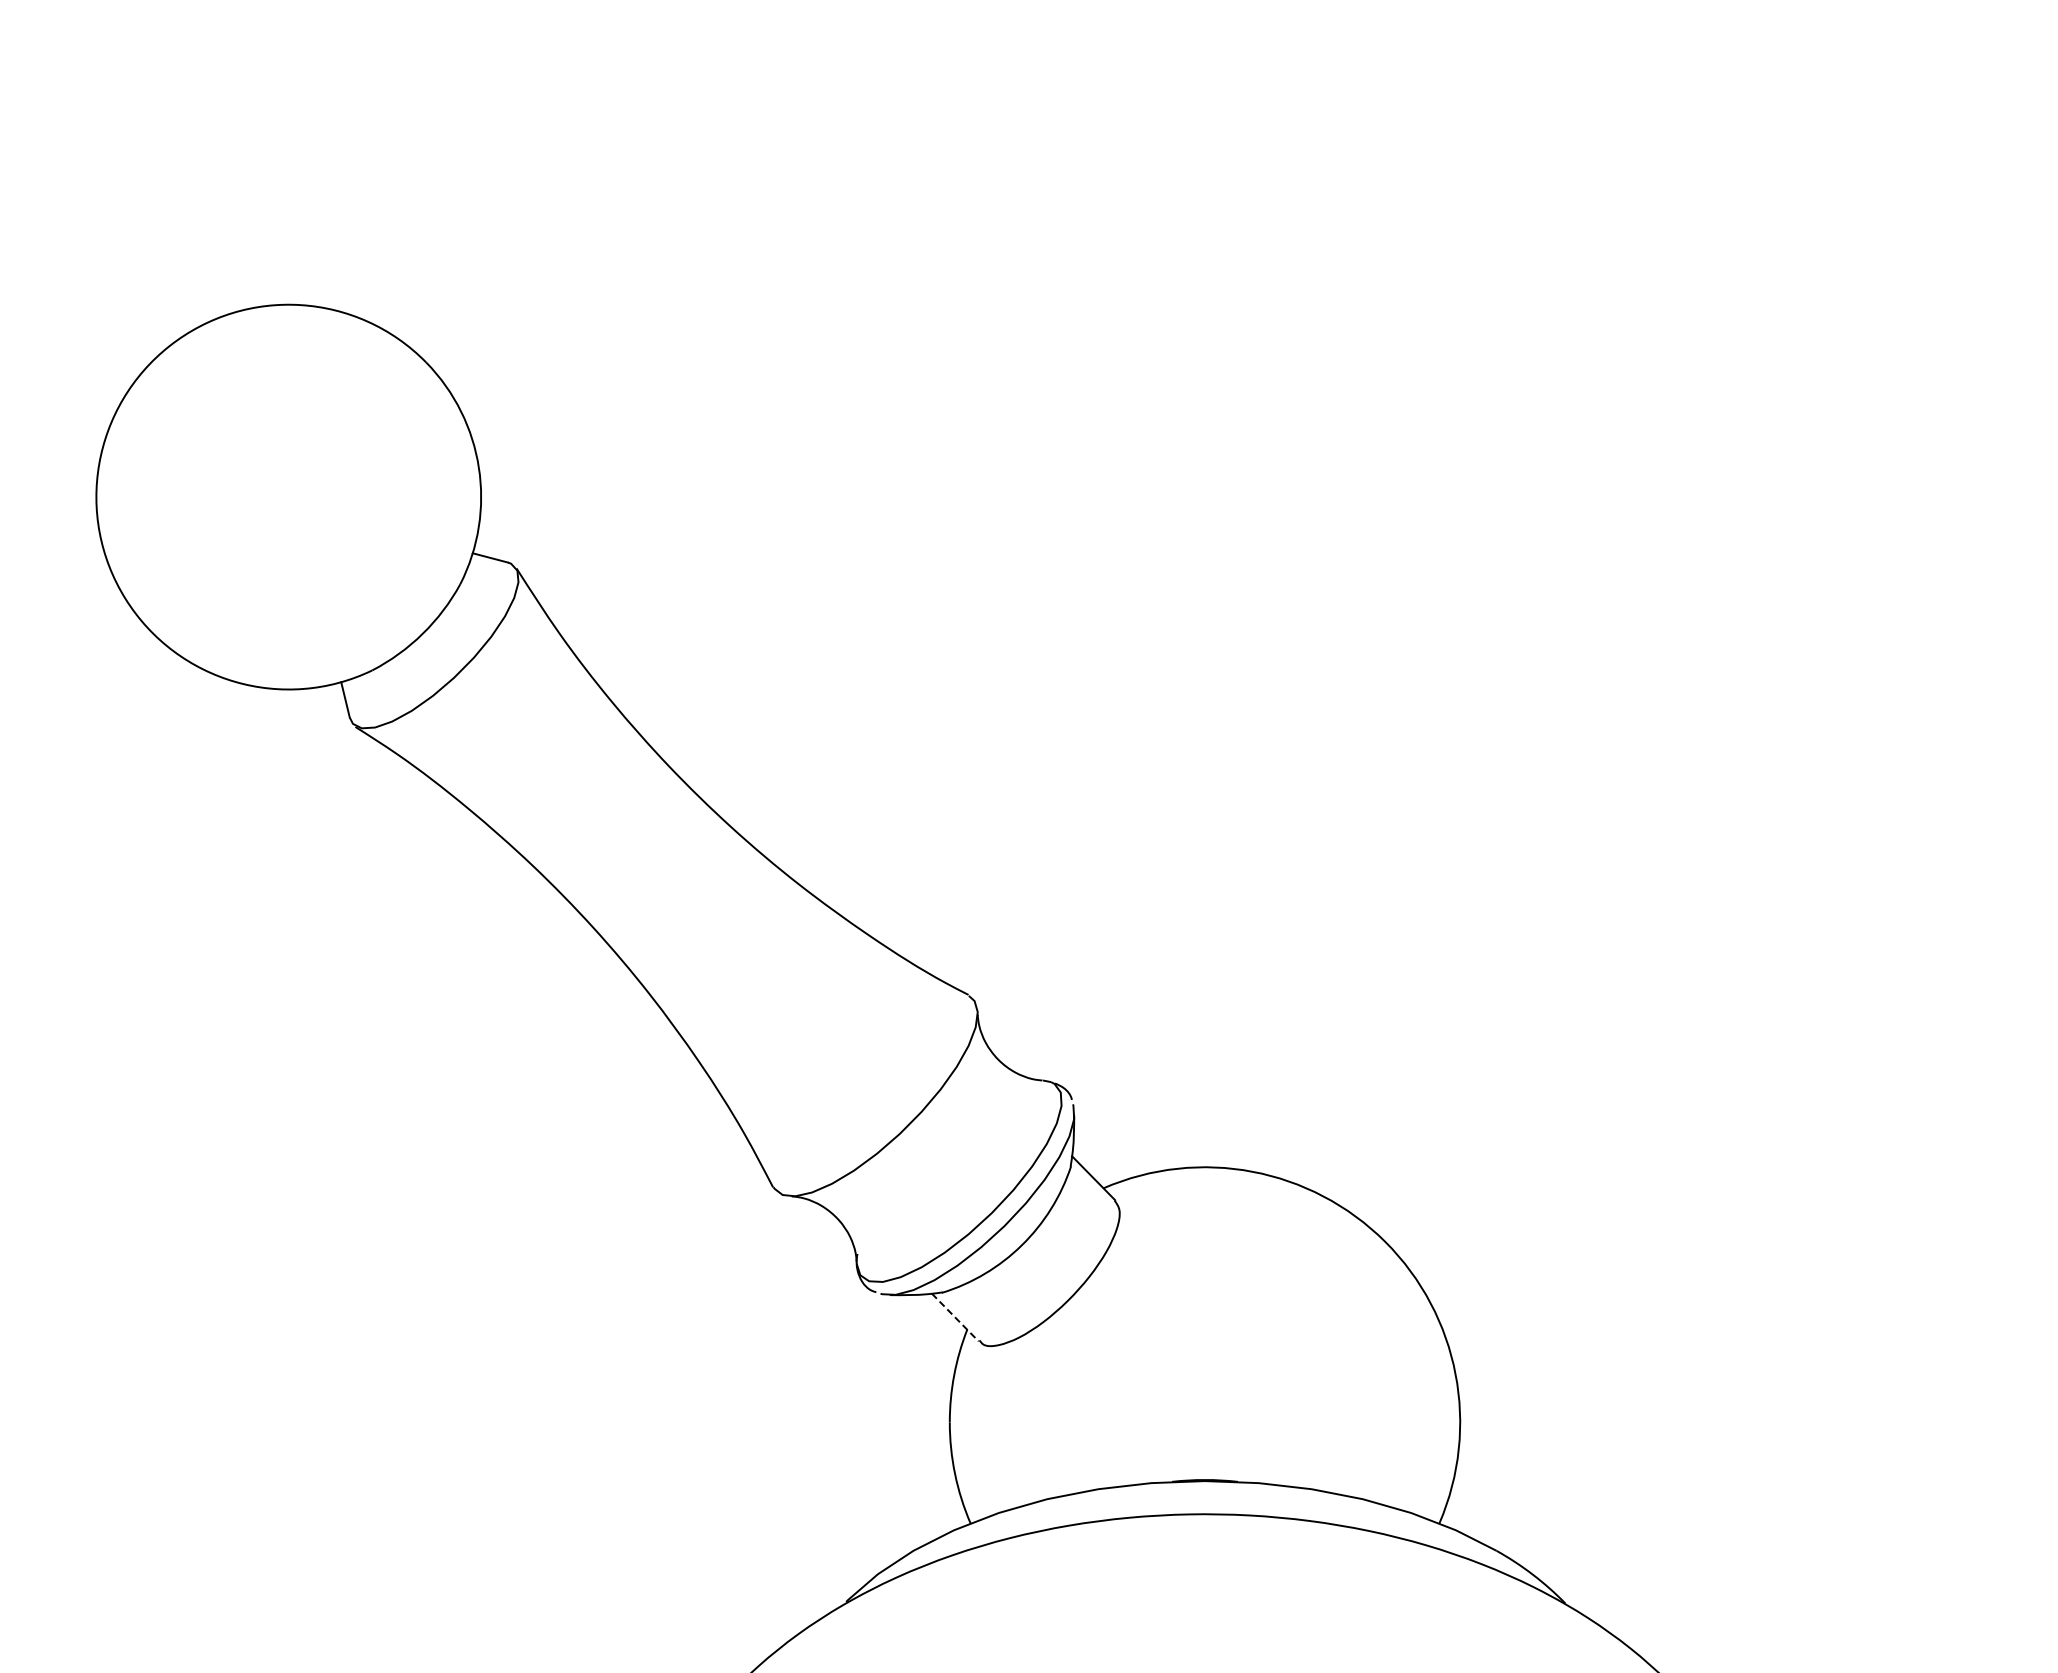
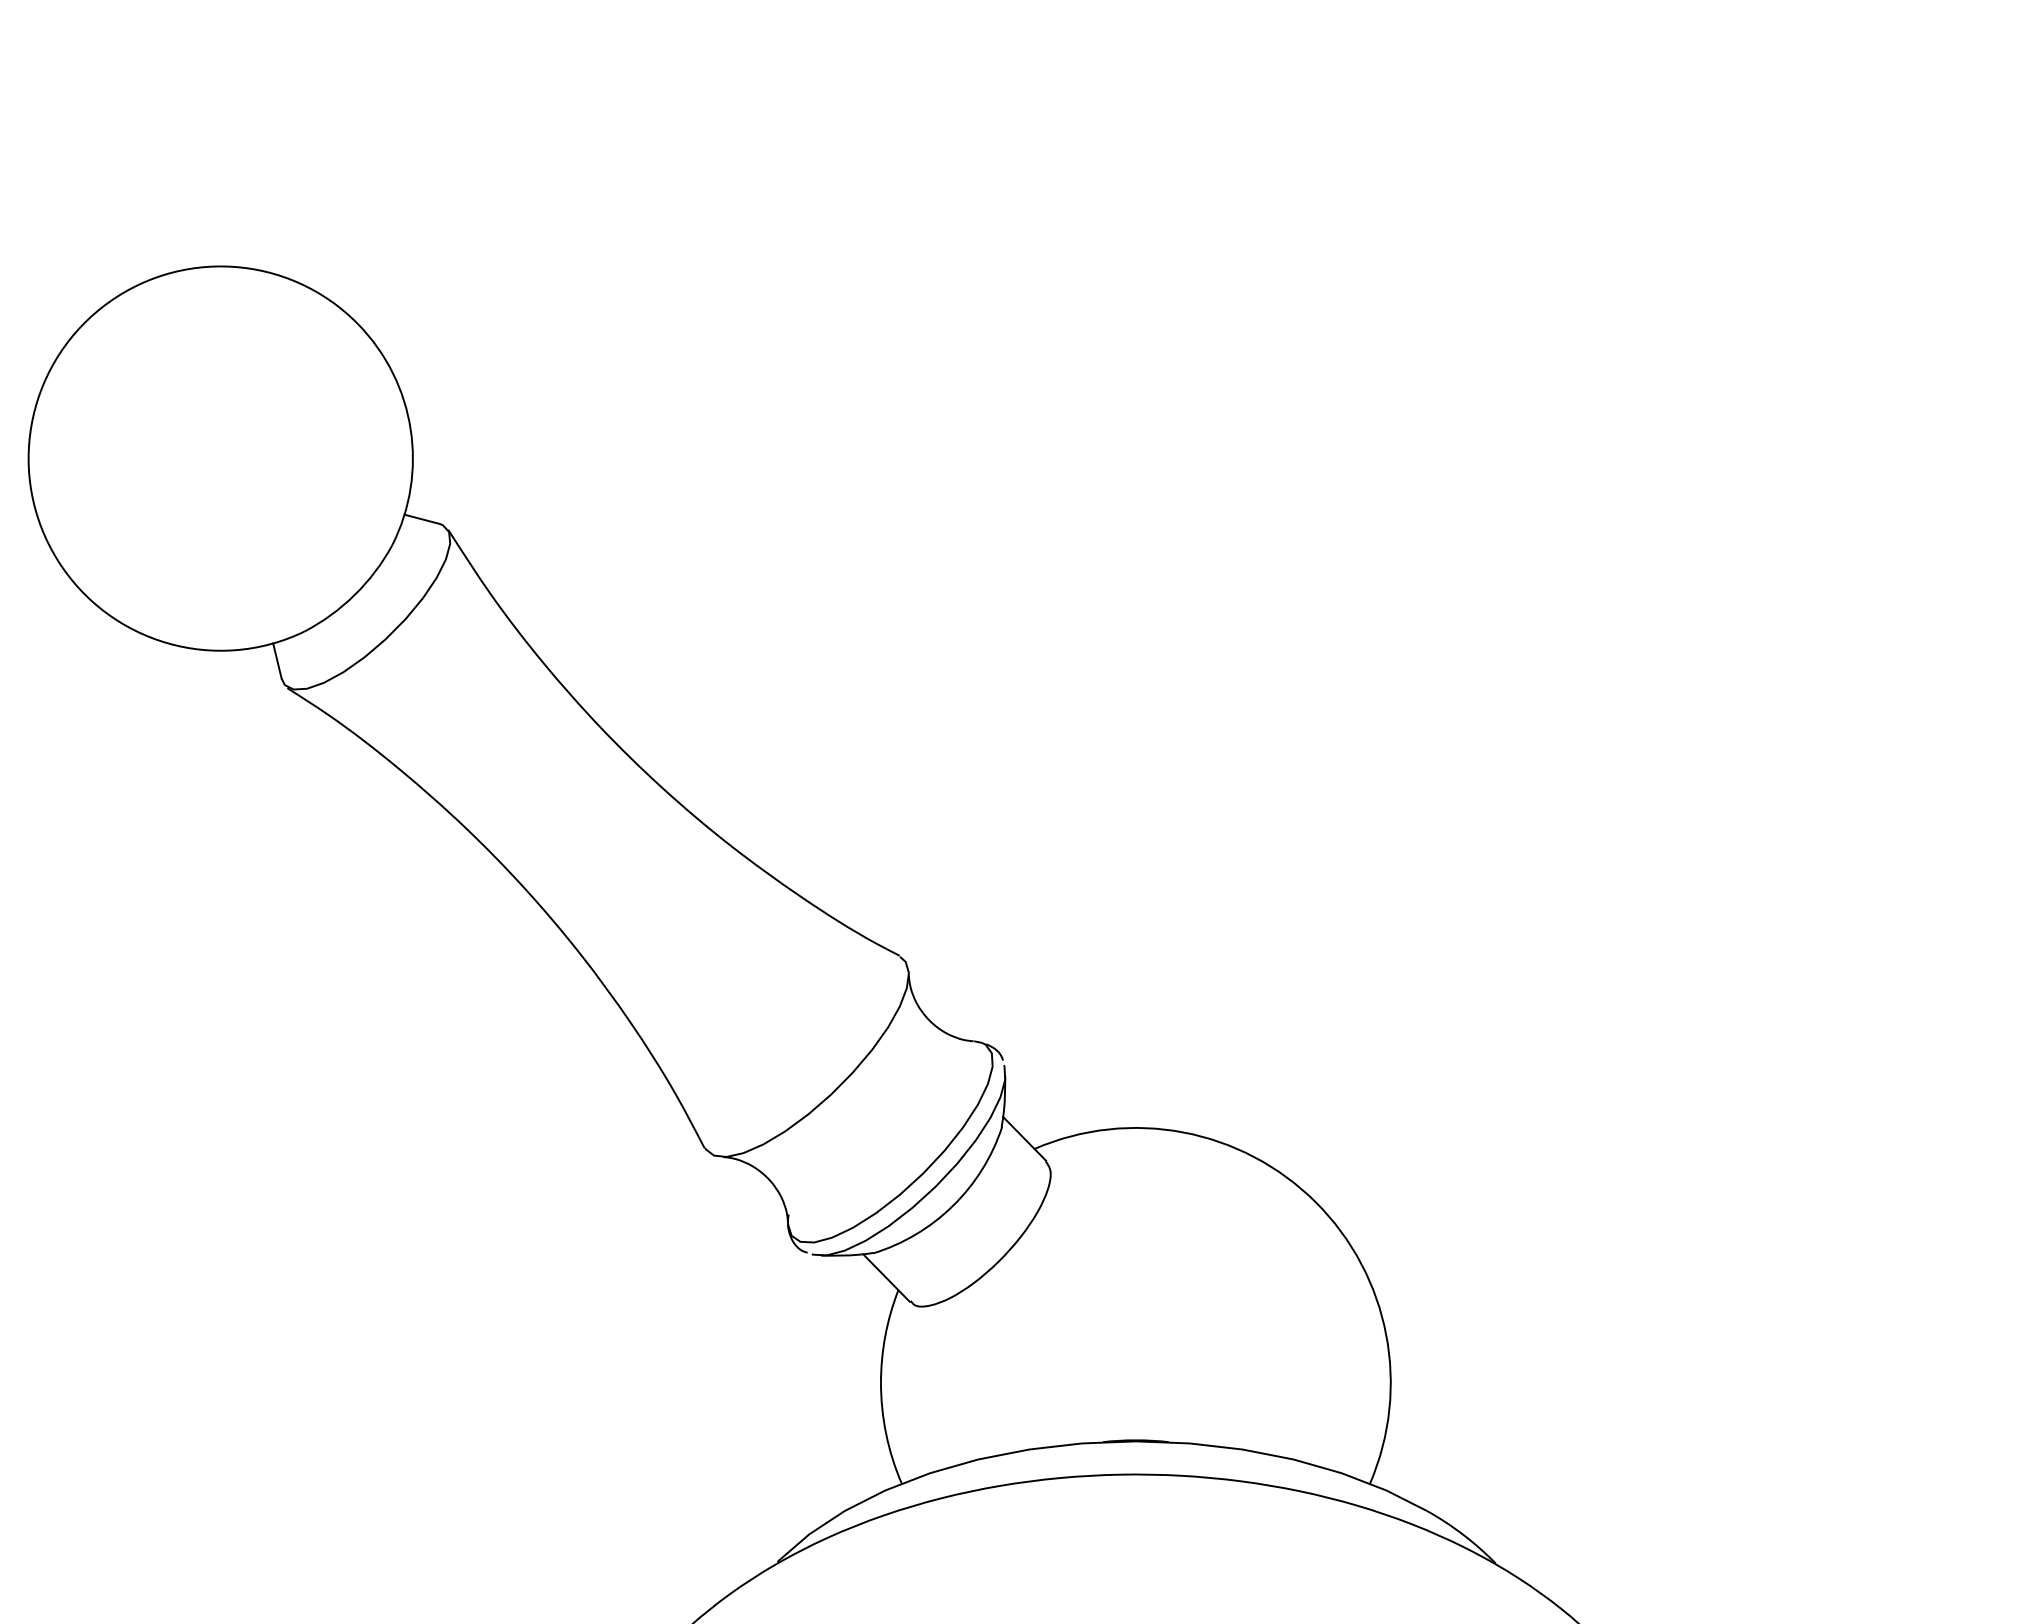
line: (955, 1317) -> (886, 1278), dashed -> solid

